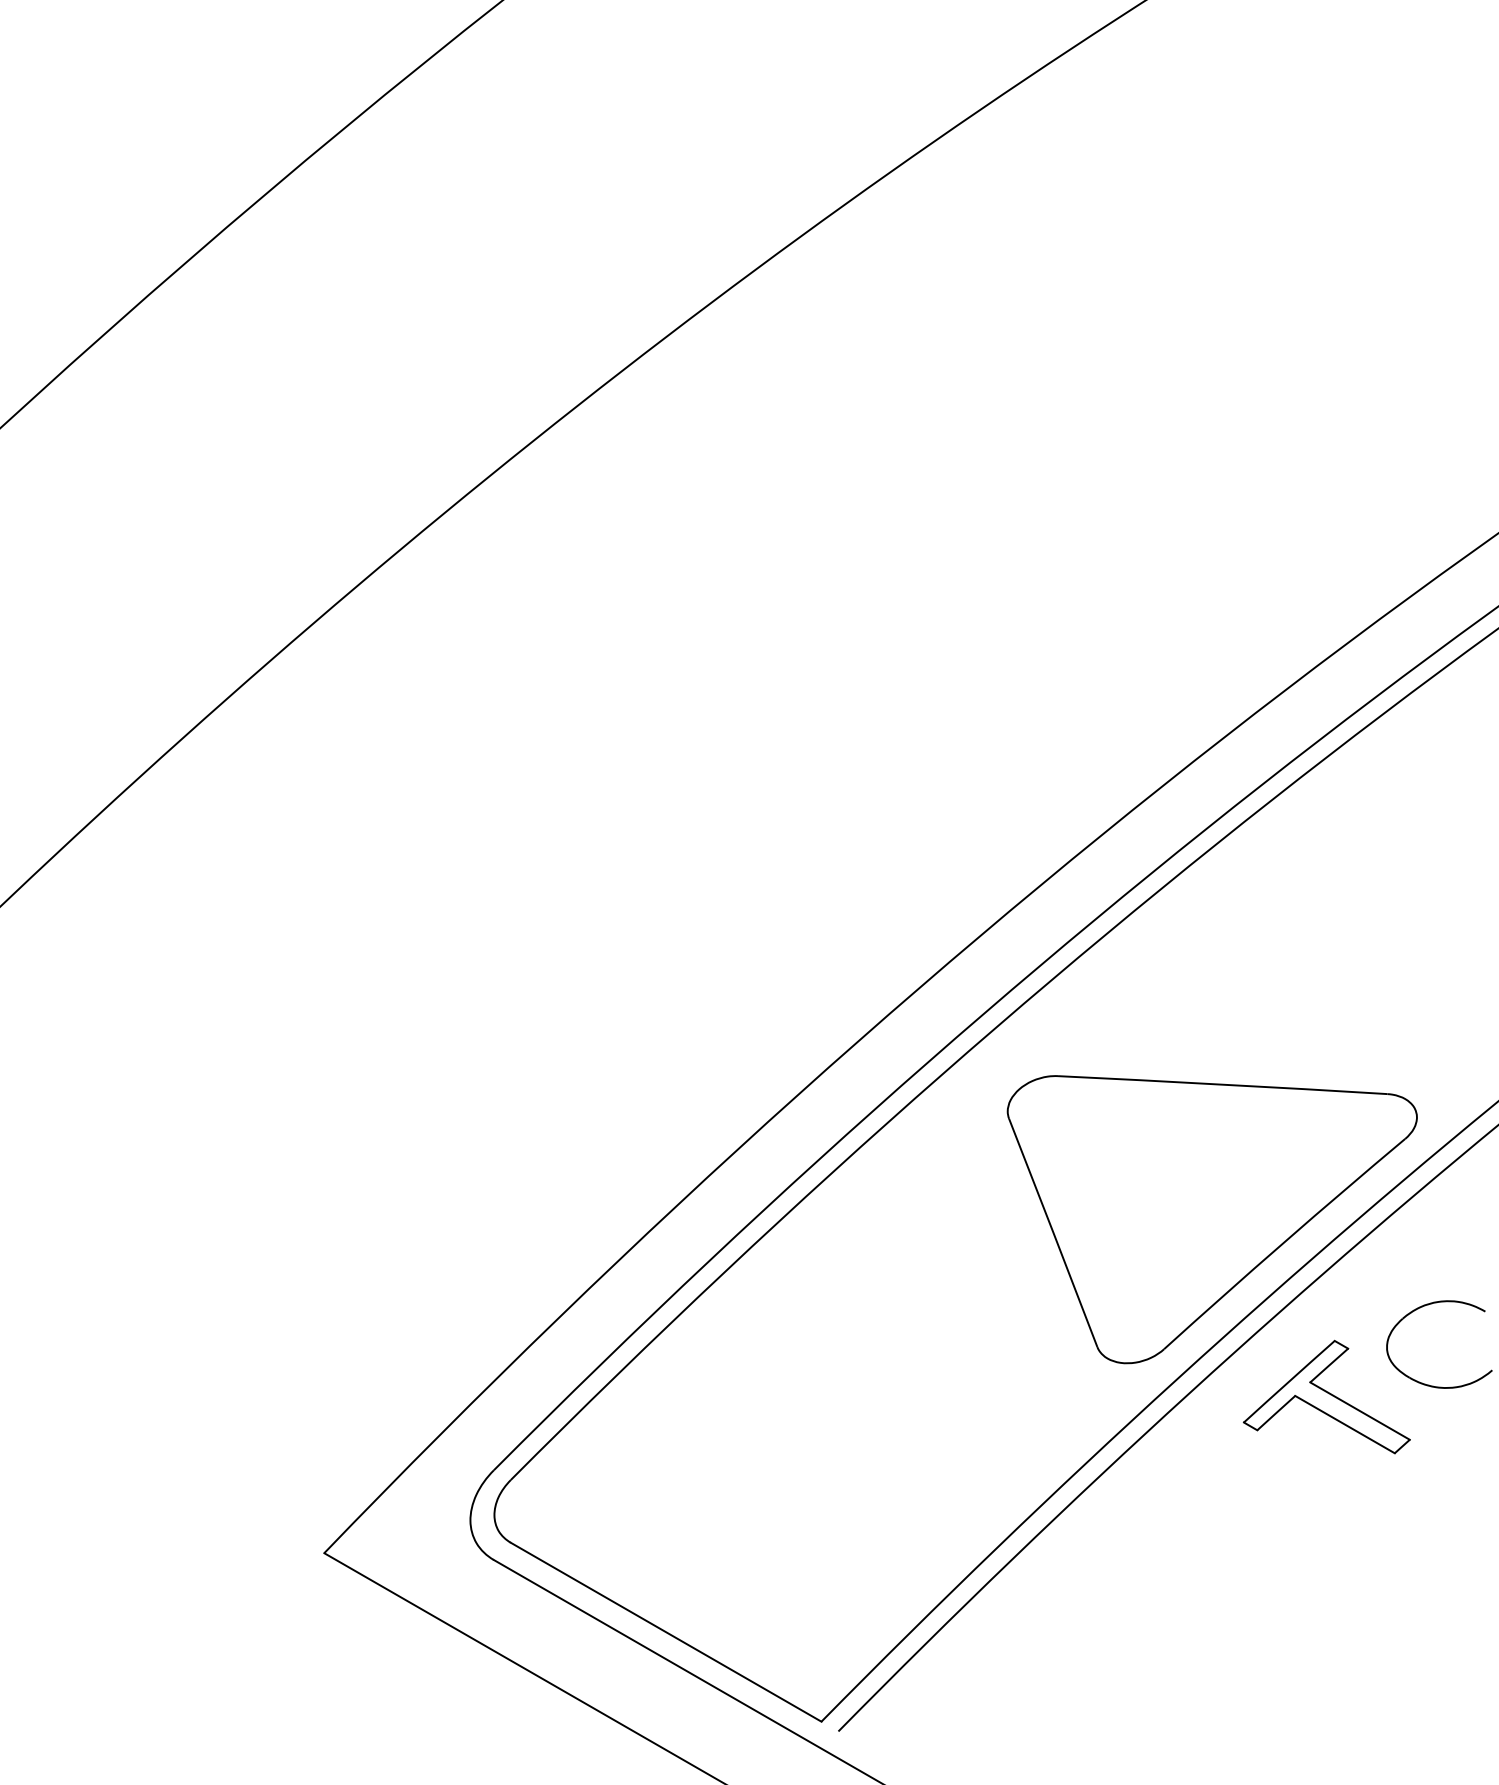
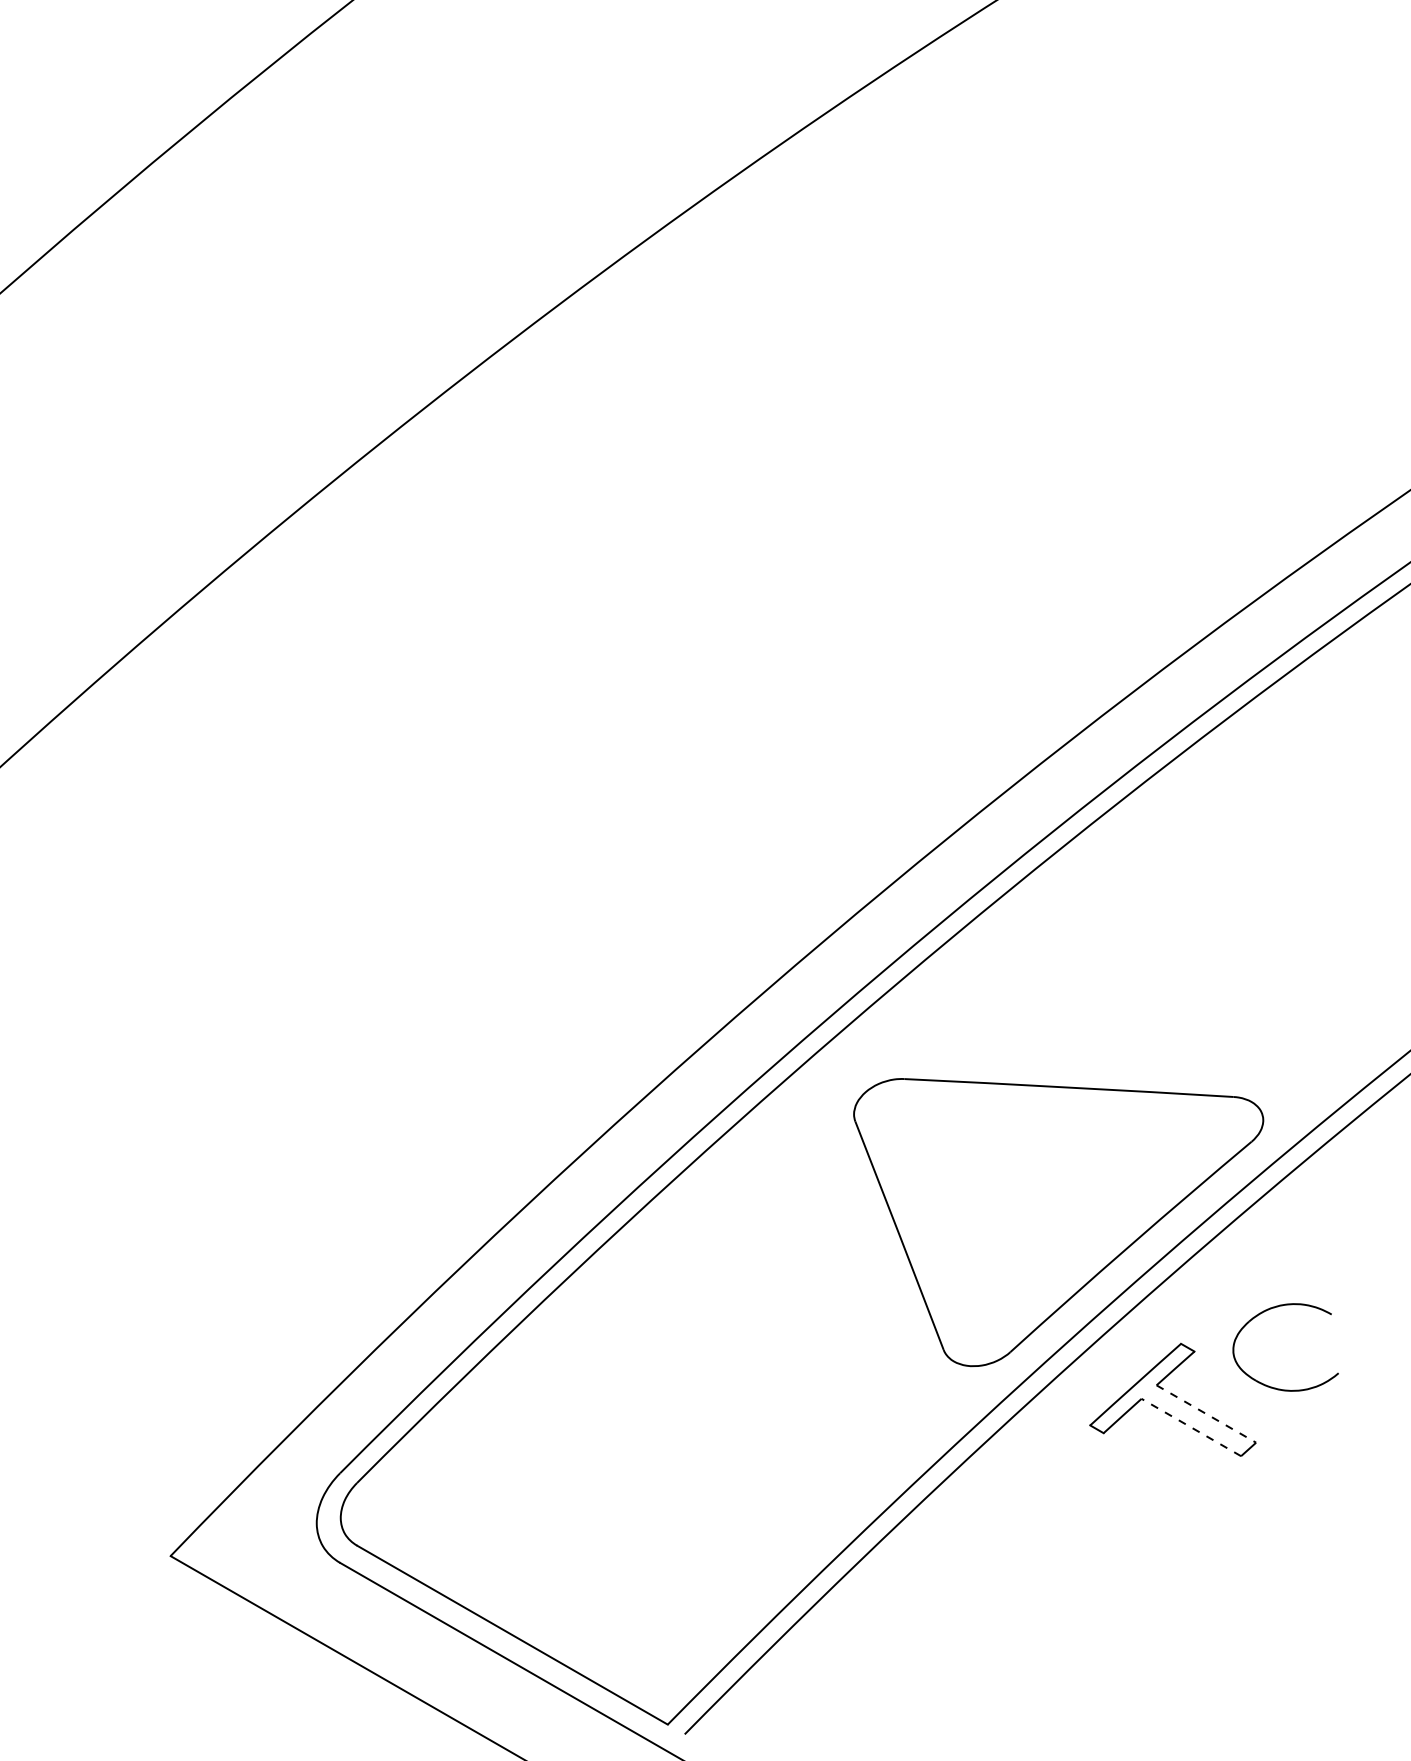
line: (1360, 1411) -> (1206, 1414), solid -> dashed
line: (1344, 1424) -> (1190, 1427), solid -> dashed

